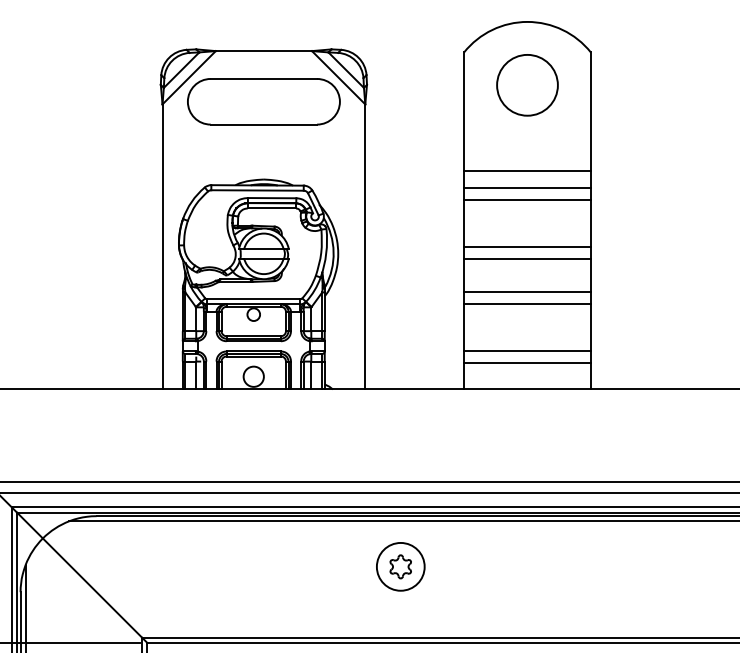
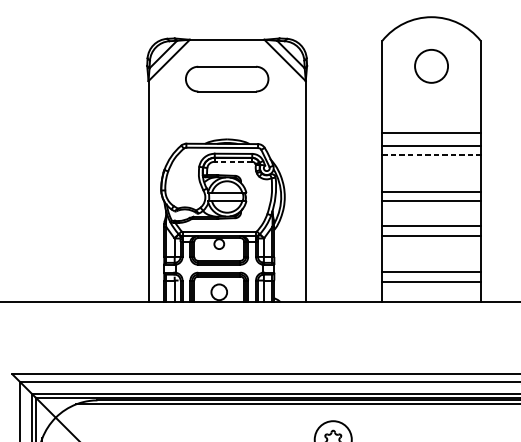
circle: (527, 85) -> (431, 66), size x0.7
part: (263, 101) -> (226, 78), size x0.7
line: (528, 200) -> (432, 155), solid -> dashed
line: (271, 208) -> (233, 161), solid -> dashed

